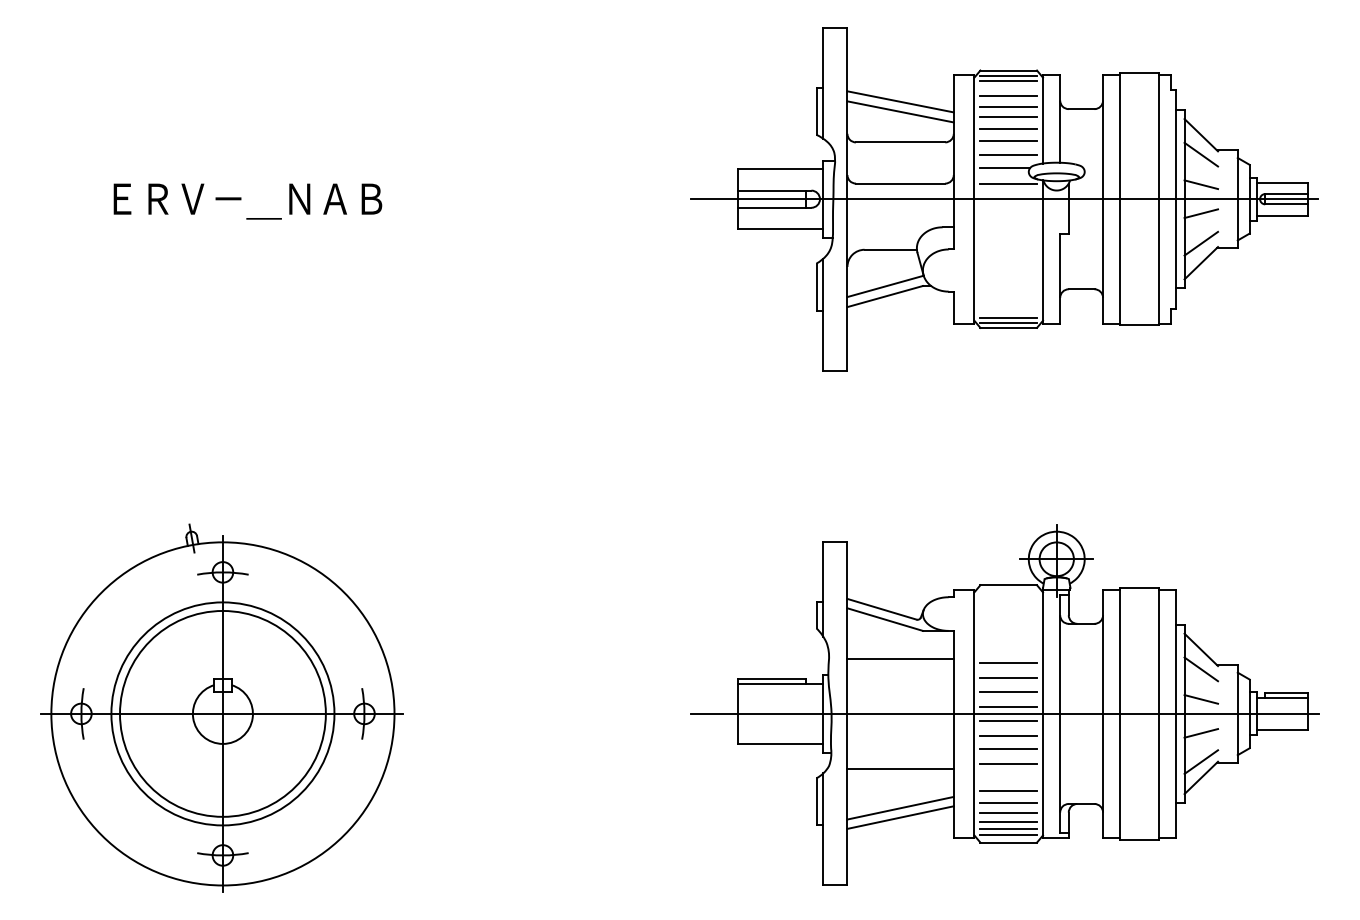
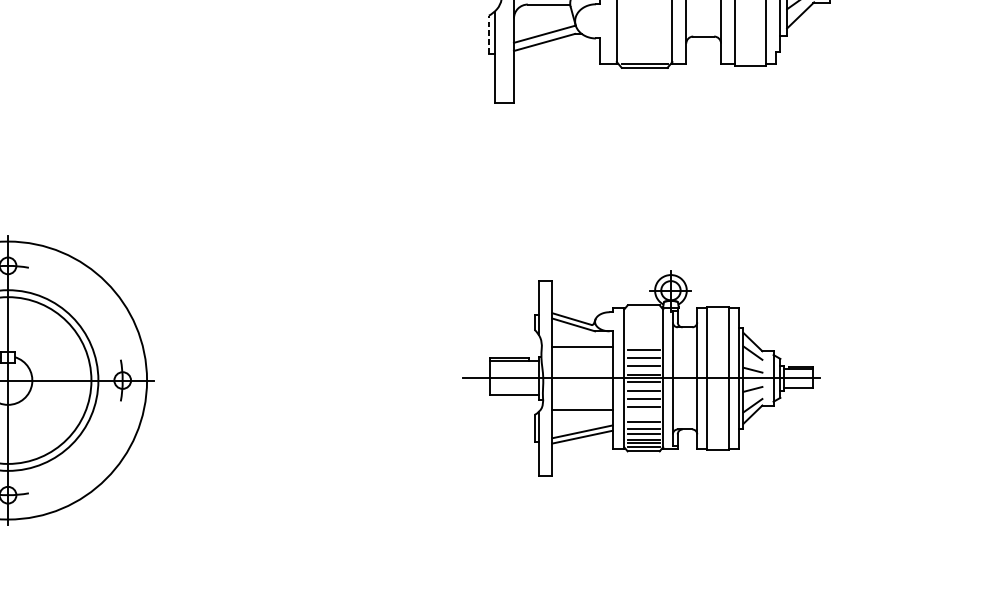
line: (816, 287) -> (488, 35), solid -> dashed
line: (1008, 317) -> (644, 59), removed
part: (1004, 704) -> (641, 372), size x0.7

